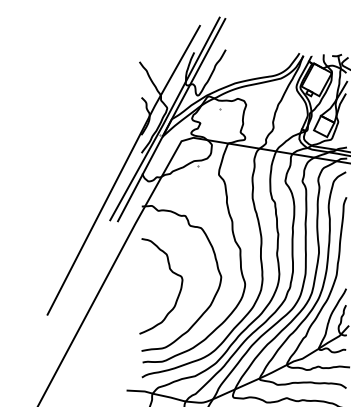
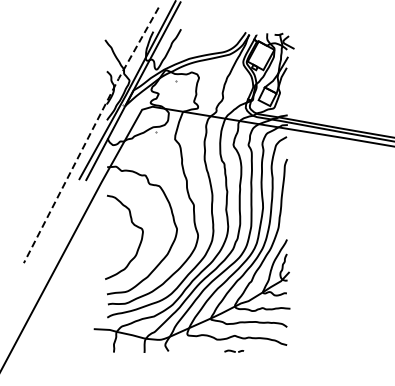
line: (122, 169) -> (90, 134), solid -> dashed

